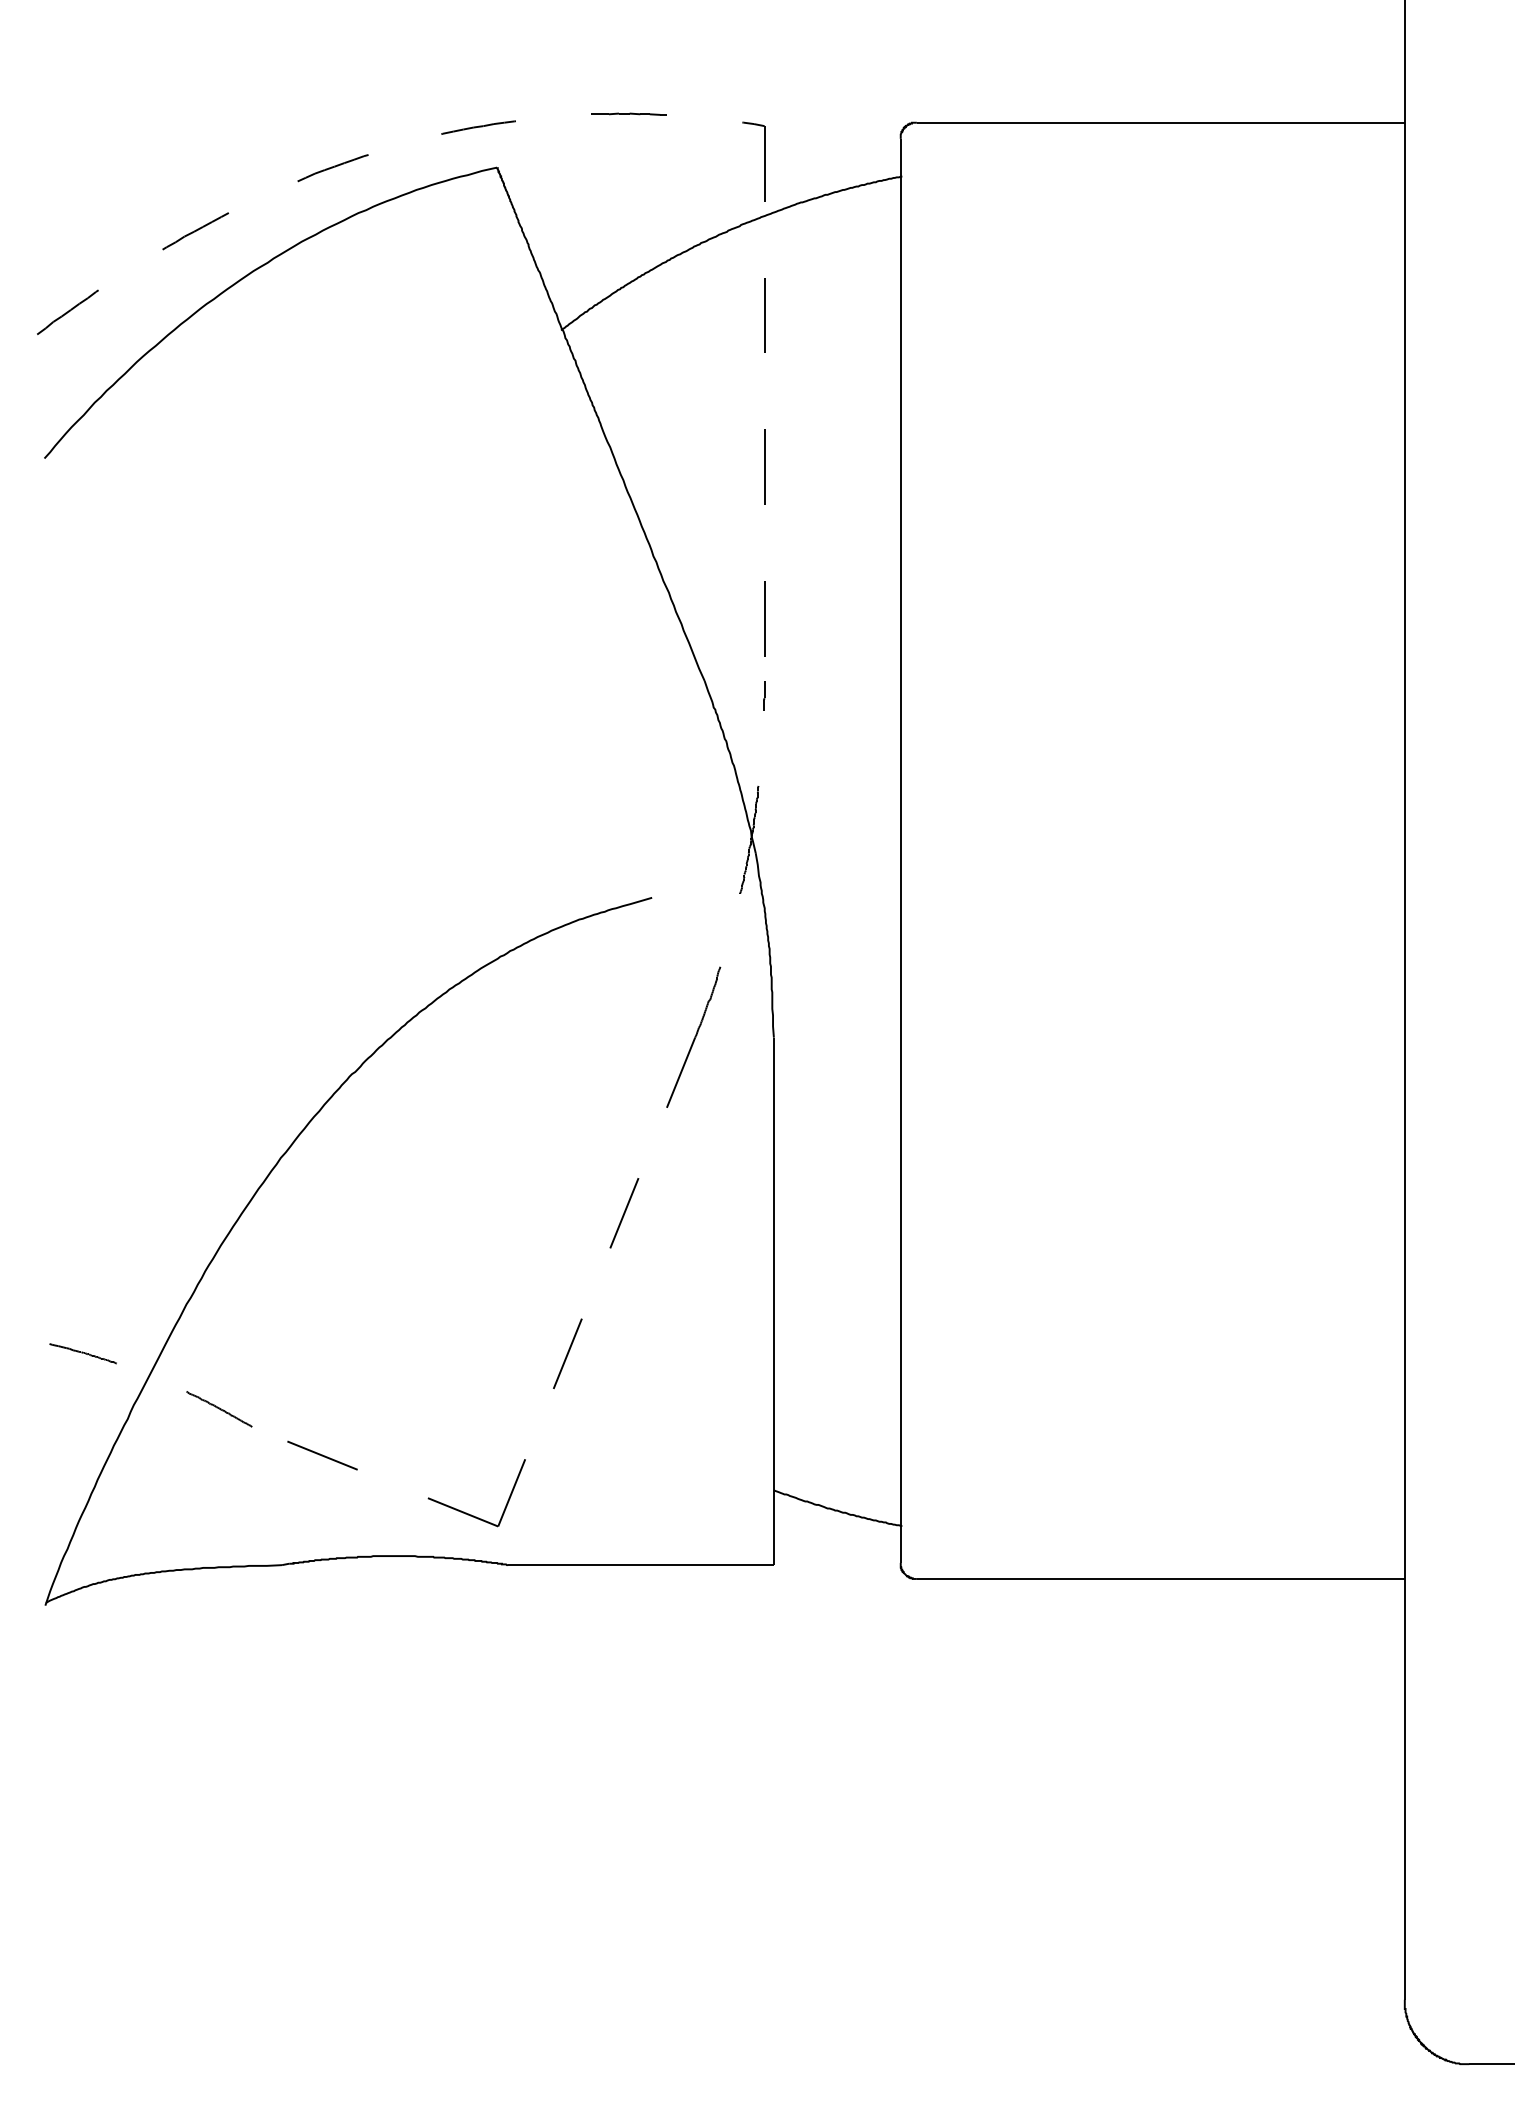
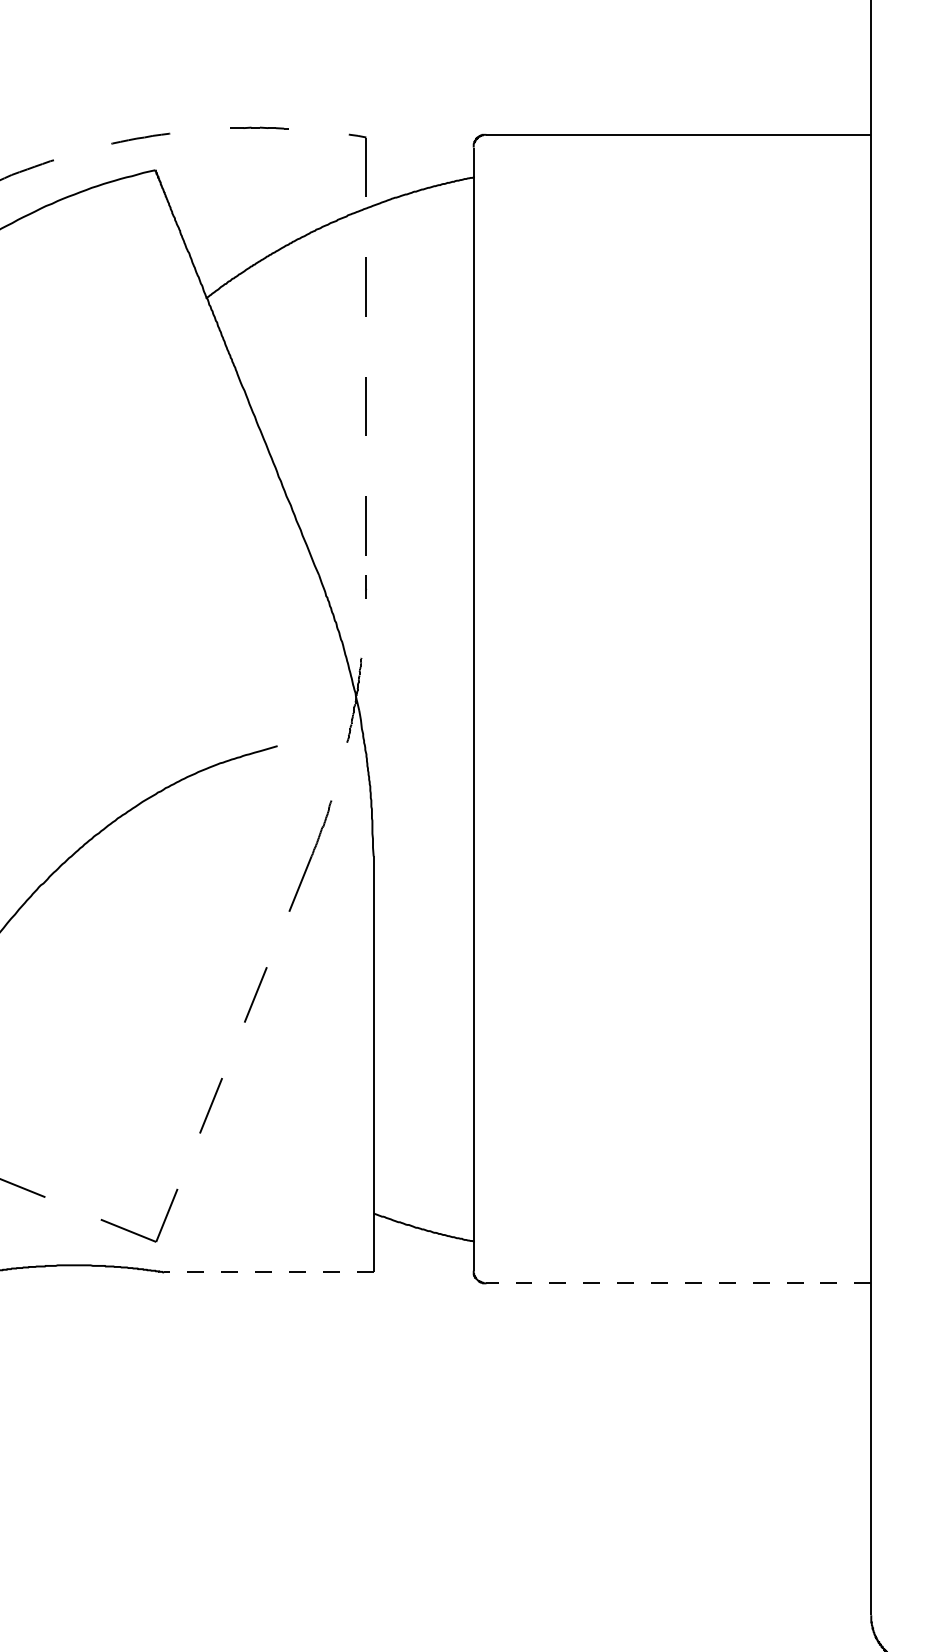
line: (641, 1565) -> (269, 1272), solid -> dashed
line: (1160, 1578) -> (678, 1282), solid -> dashed

